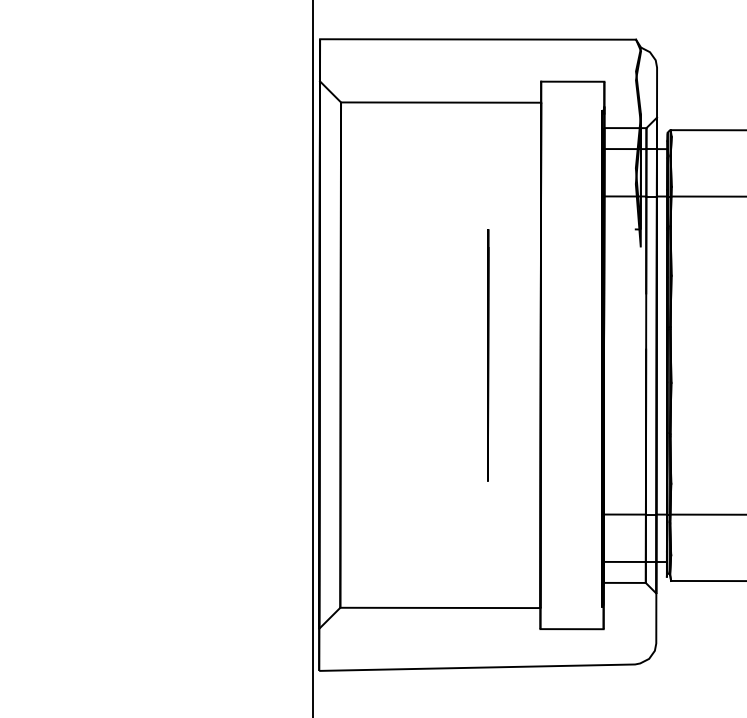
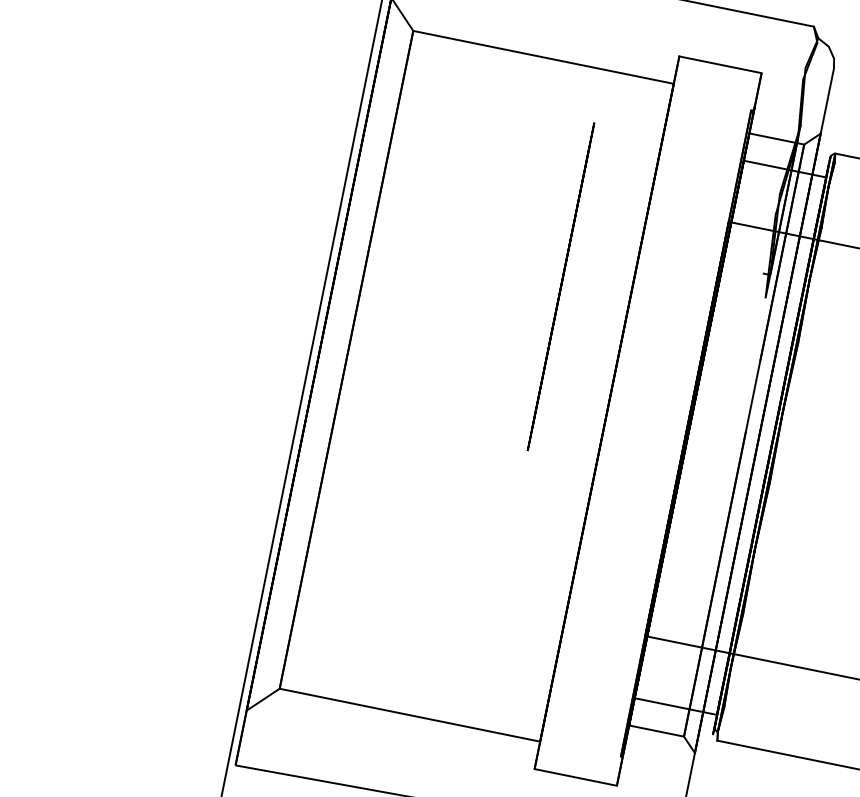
line: (488, 355) -> (561, 287), moved

